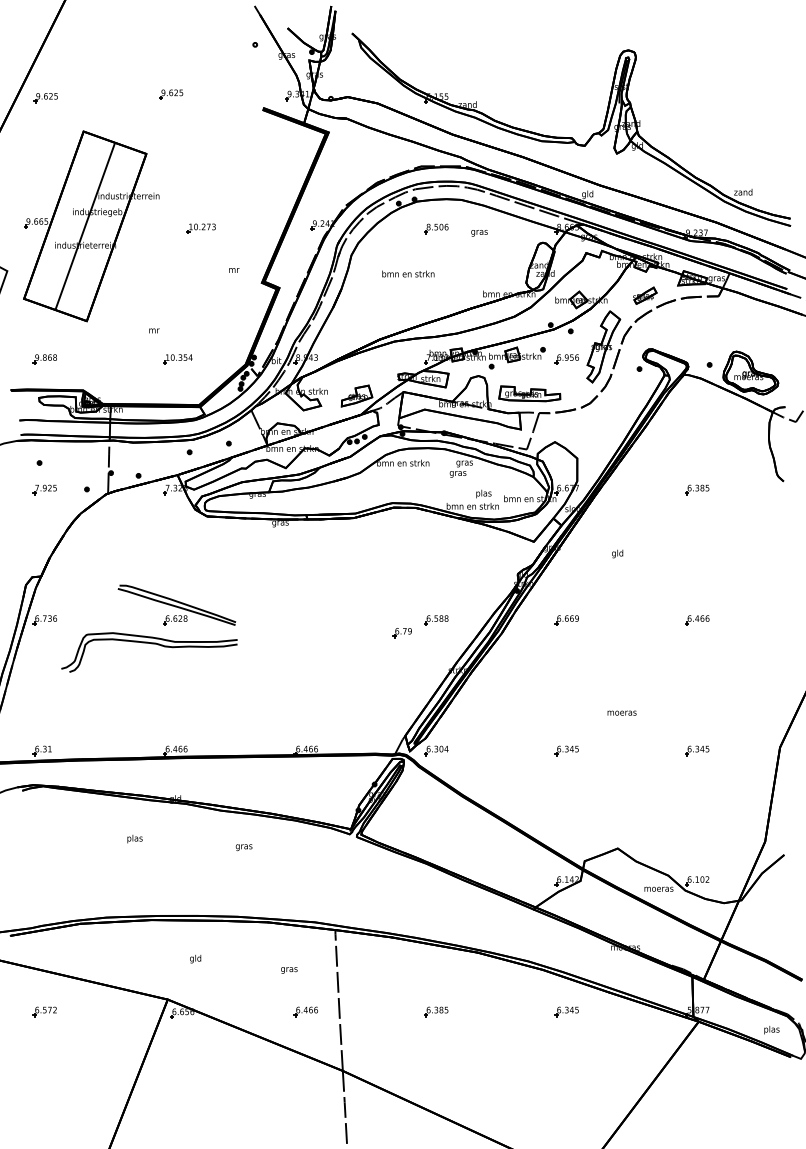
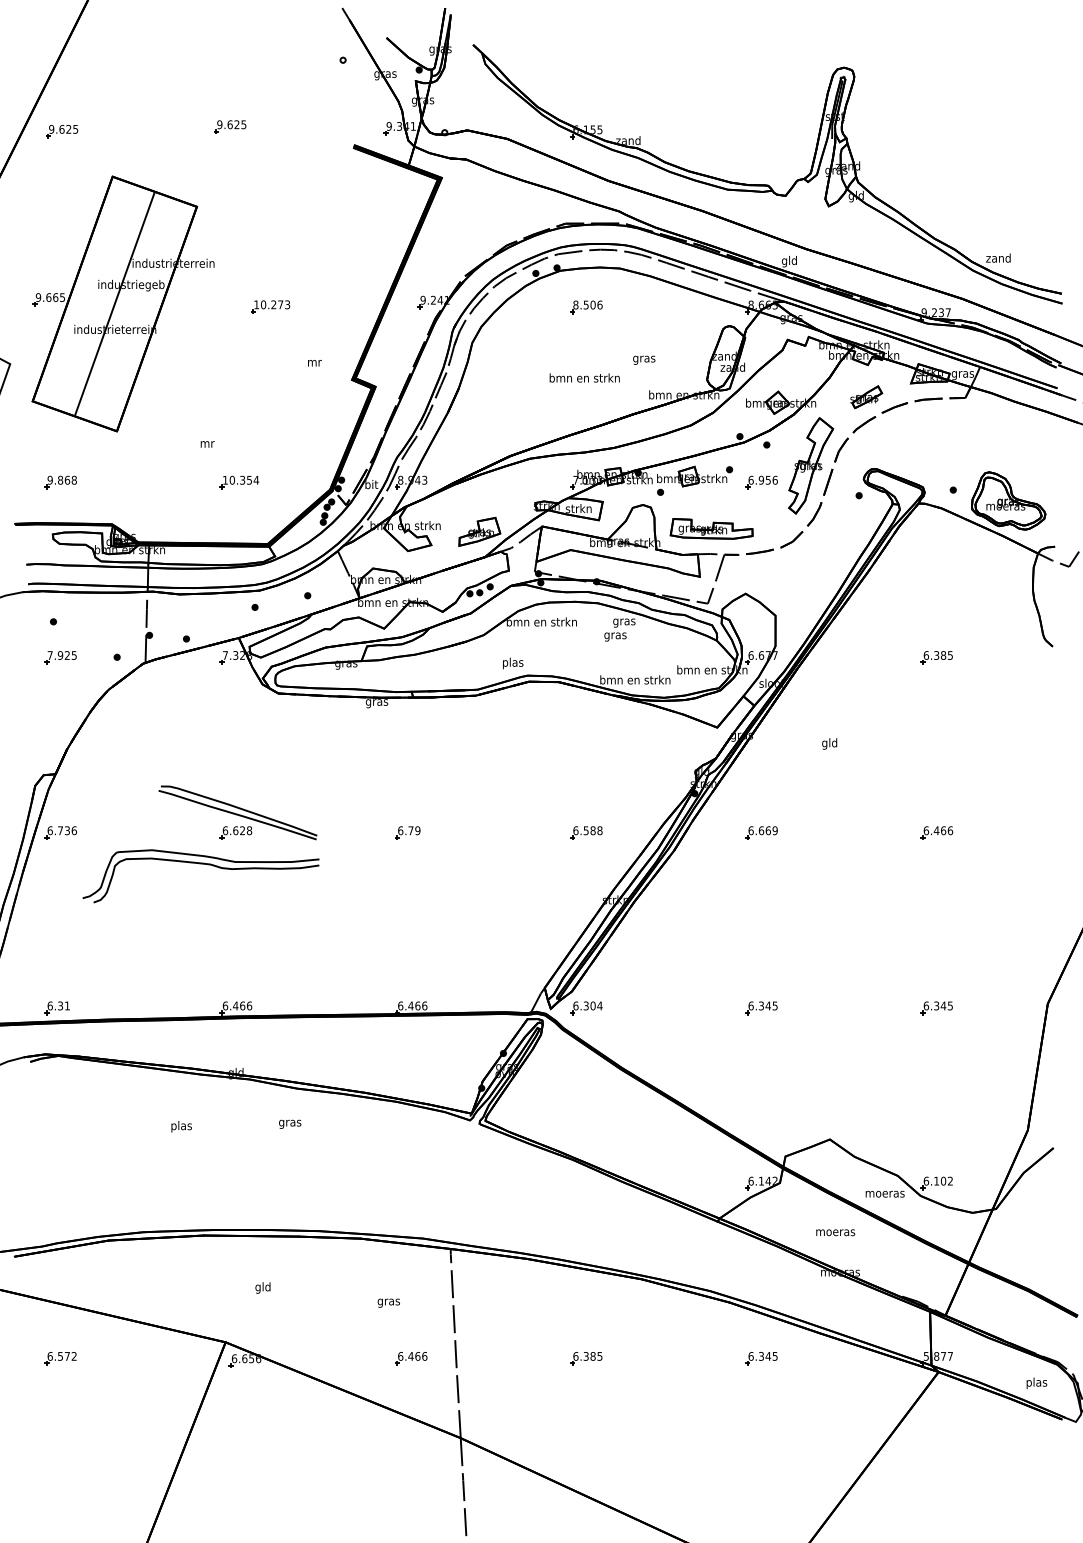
text: (479, 232) -> (644, 359), moved
text: (408, 273) -> (584, 377), moved
text: (484, 494) -> (513, 663), moved
part: (402, 632) -> (407, 832), moved
text: (621, 713) -> (835, 1232), moved
text: (244, 847) -> (290, 1123), moved

